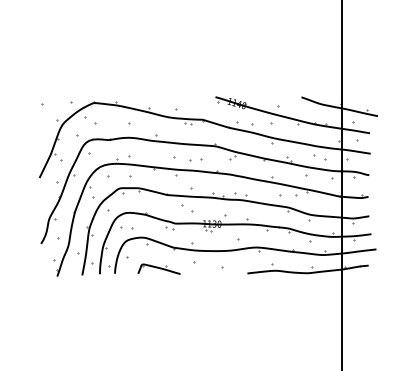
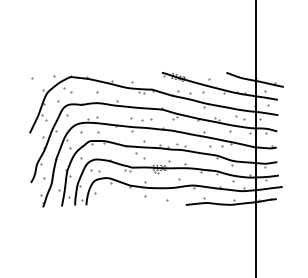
part: (158, 268) -> (119, 201), removed

